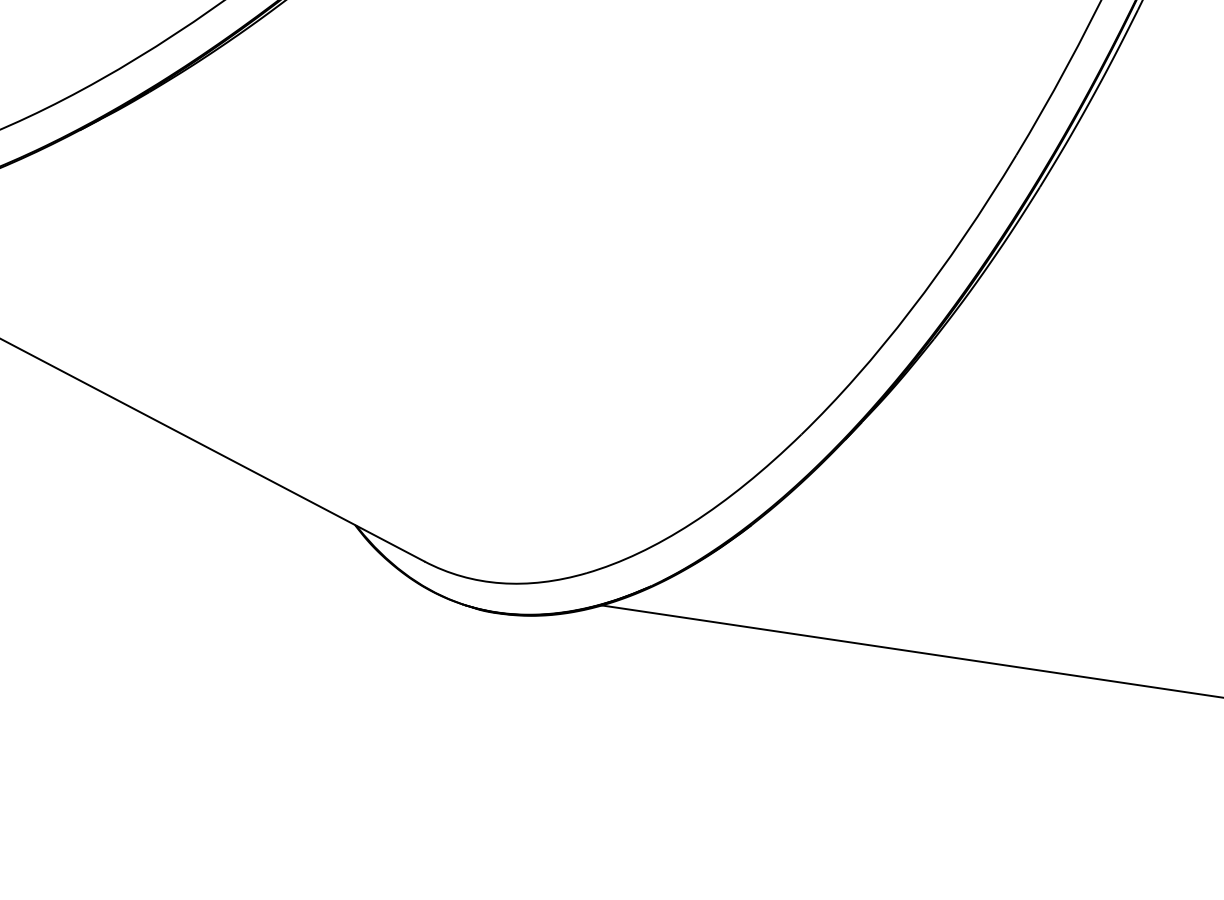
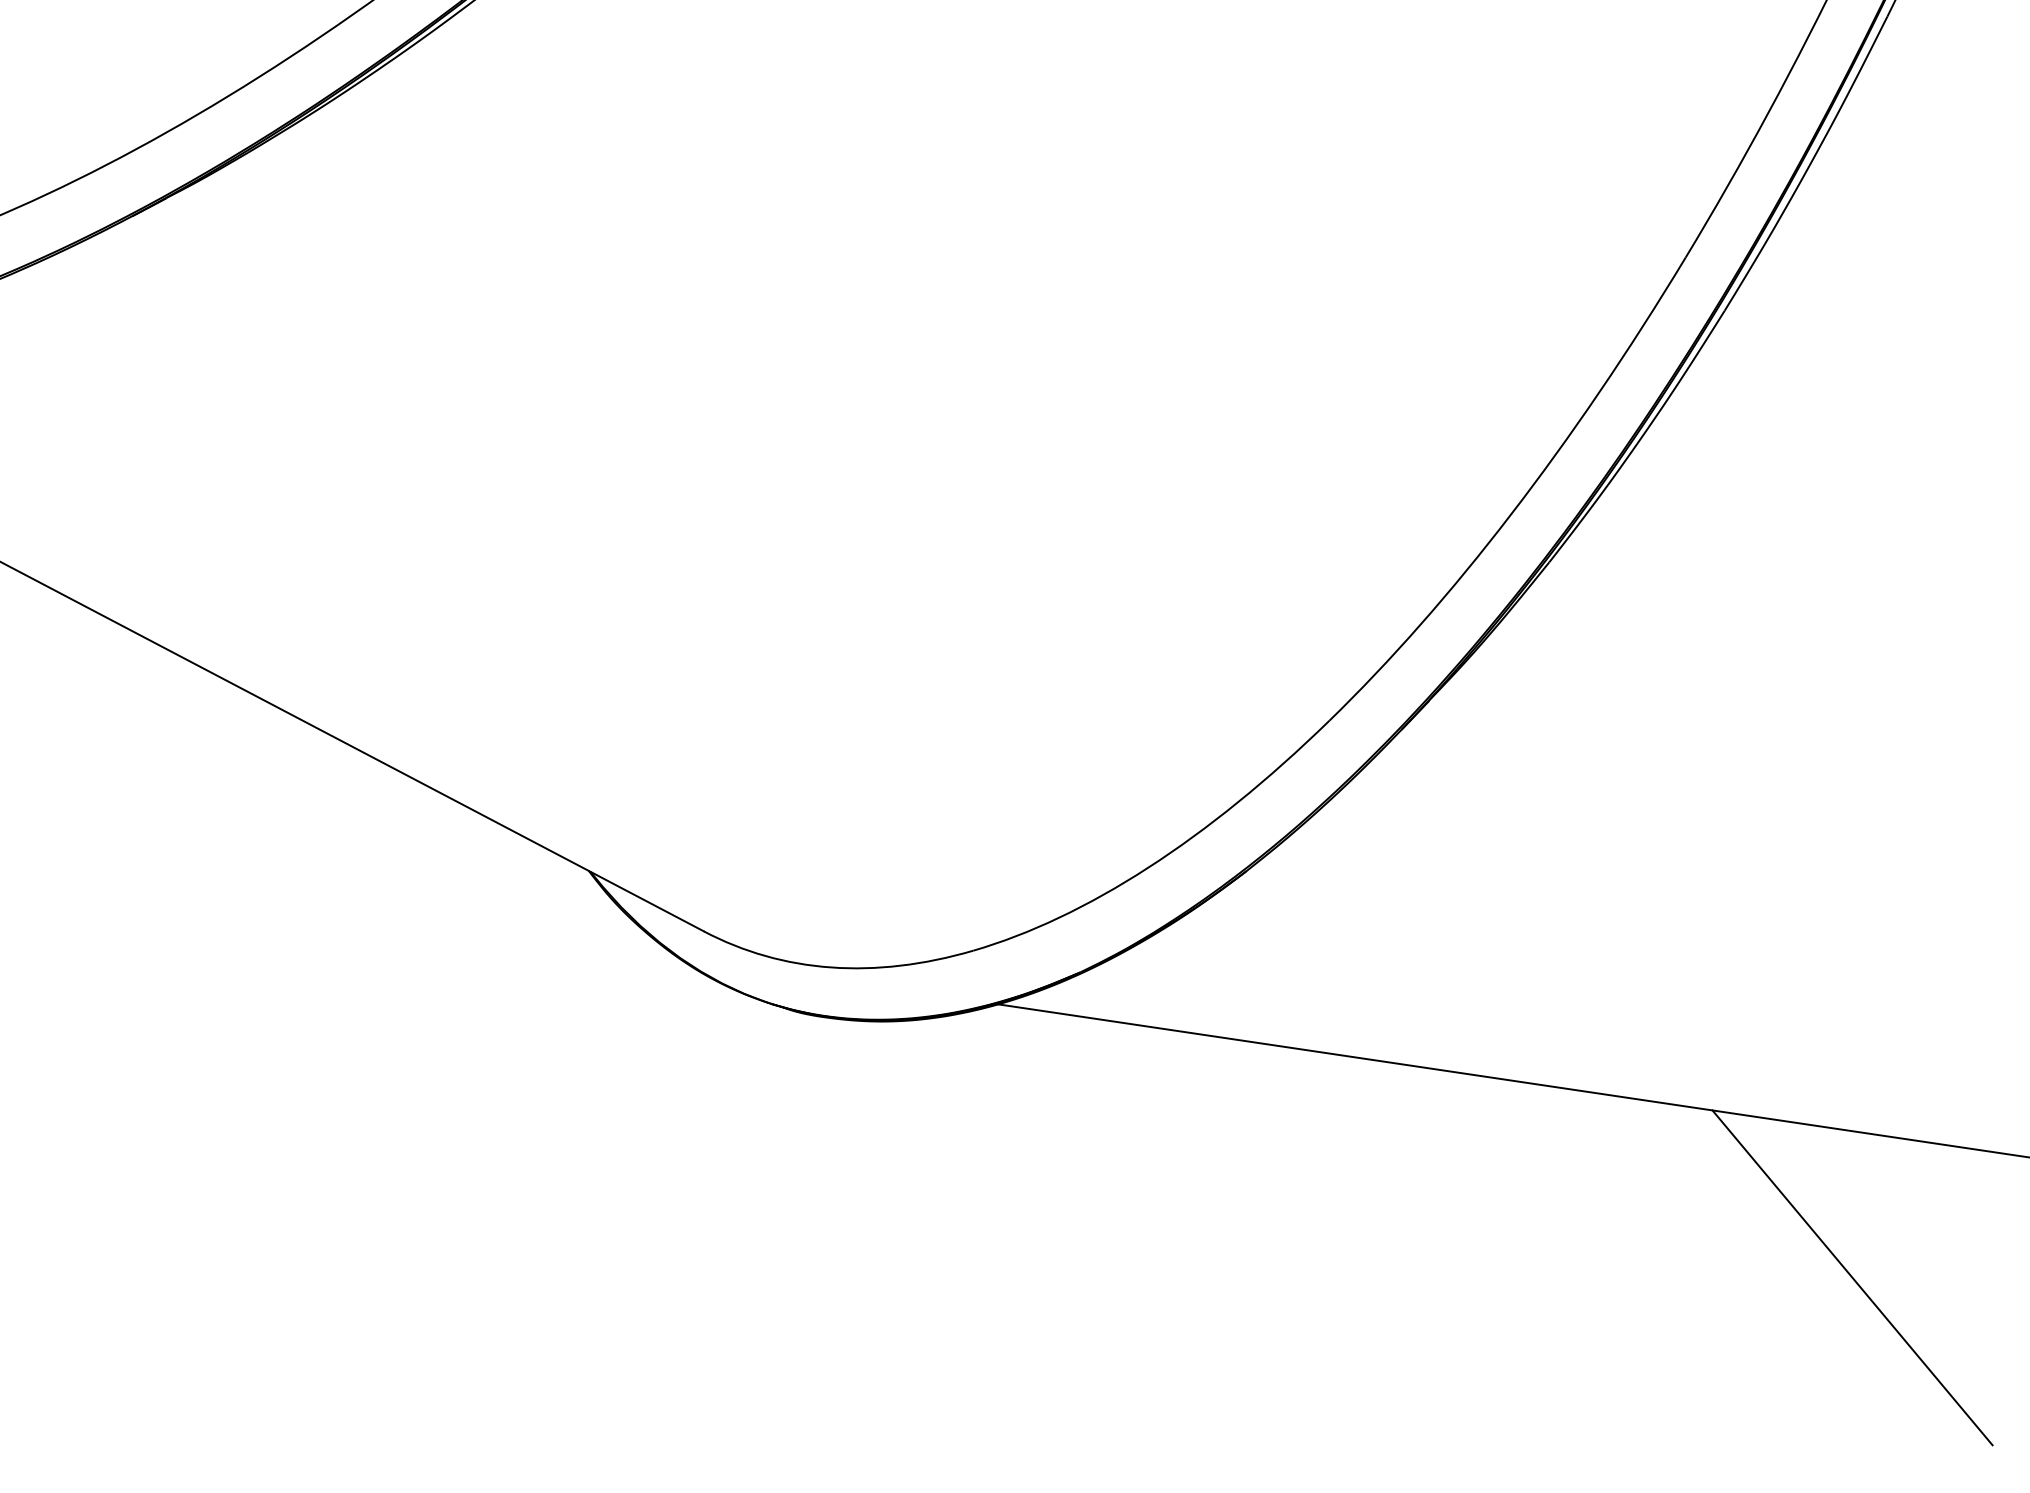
line: (1116, 770) -> (1851, 1278), added

